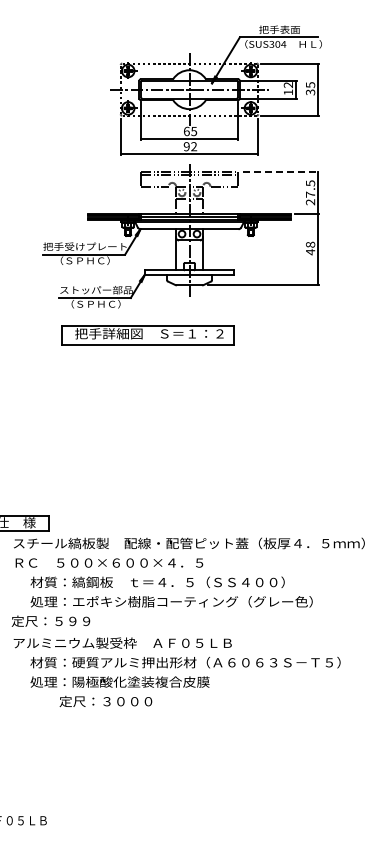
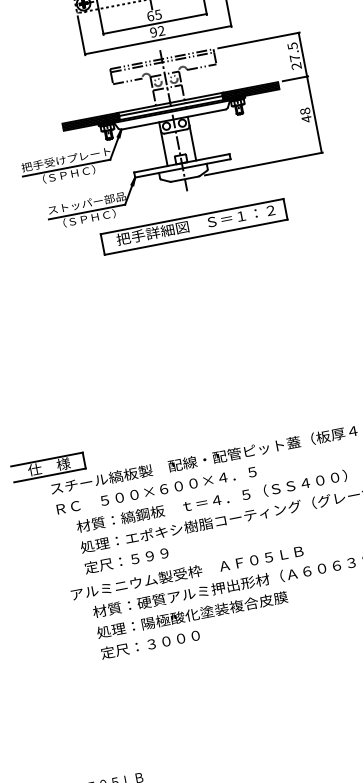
line: (281, 172) -> (259, 40), dashed -> solid
part: (147, 335) -> (194, 227), moved
text: (50, 620) -> (126, 559), moved
text: (105, 700) -> (149, 643), moved

